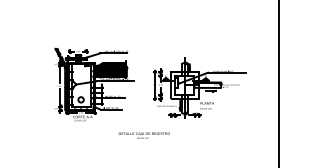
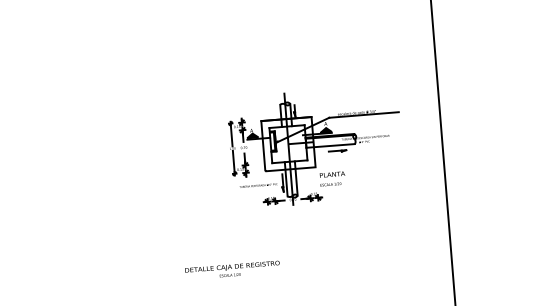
part: (94, 84) -> (101, 158), removed
part: (199, 87) -> (315, 146), moved
text: (143, 135) -> (230, 270), moved

